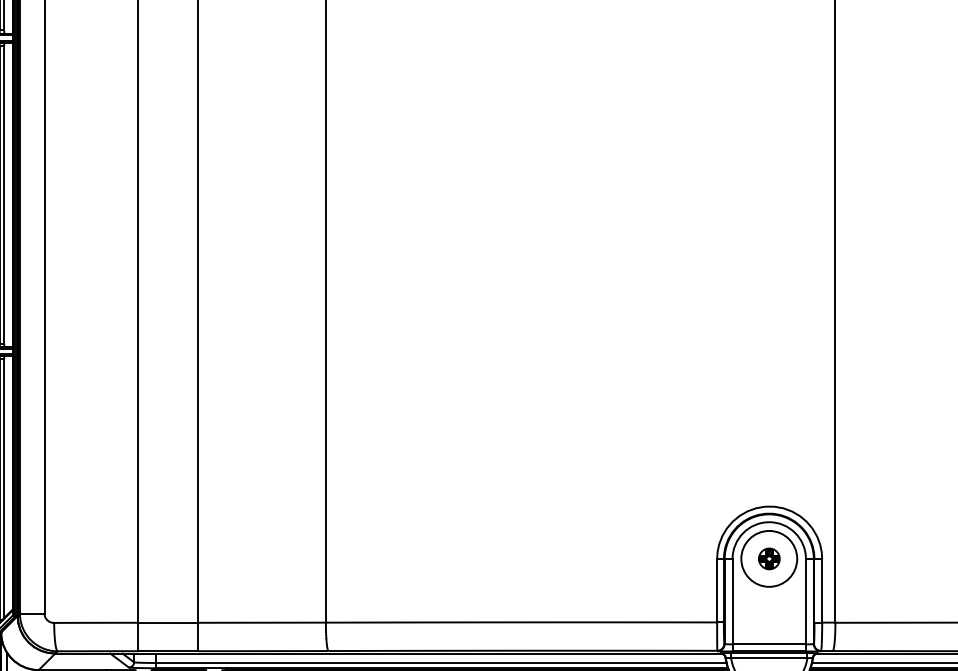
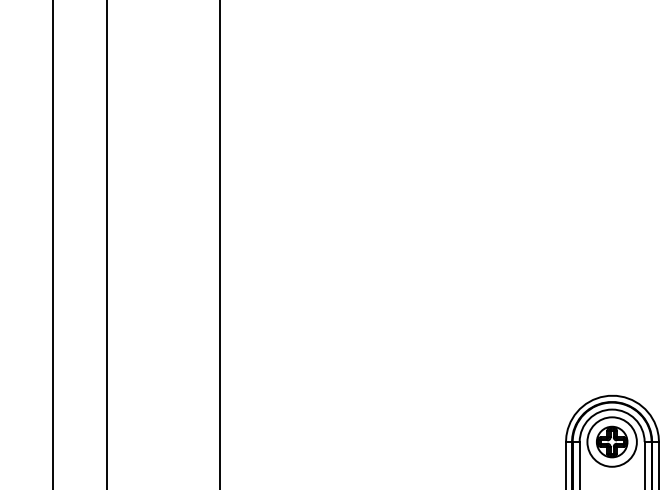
part: (769, 558) -> (612, 441), size x1.67

